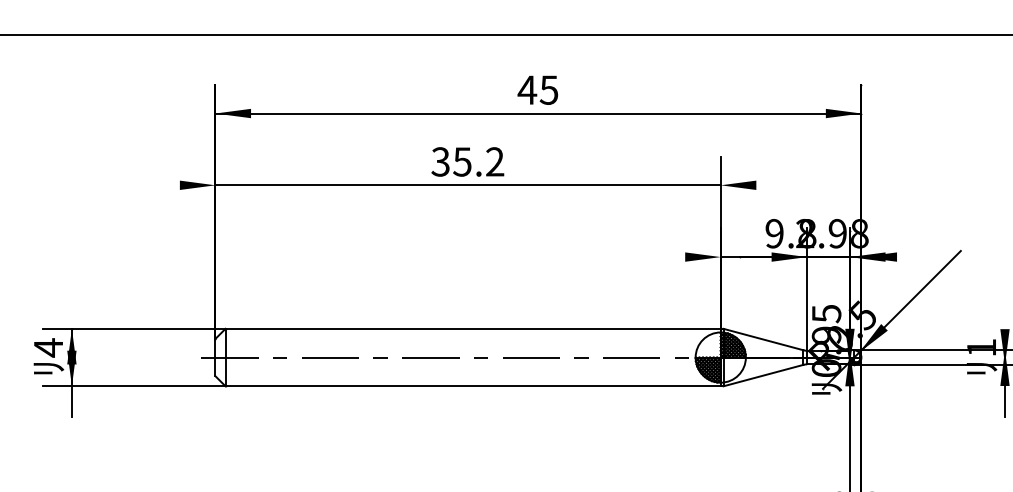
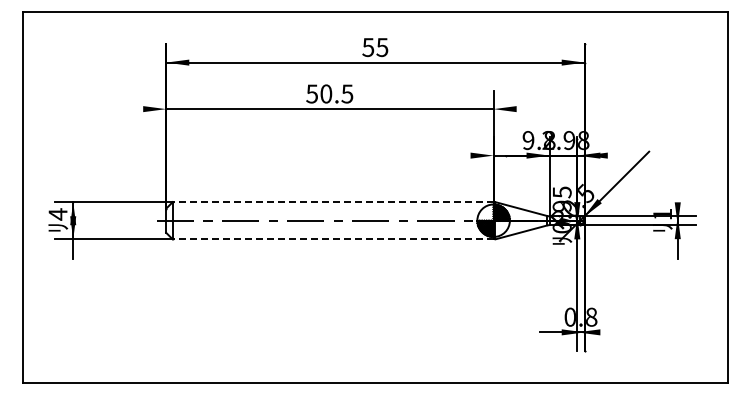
text: (527, 90) -> (368, 47), 45 -> 55
text: (469, 161) -> (330, 93), 35.2 -> 50.5
line: (472, 329) -> (332, 202), solid -> dashed
line: (472, 386) -> (332, 239), solid -> dashed

